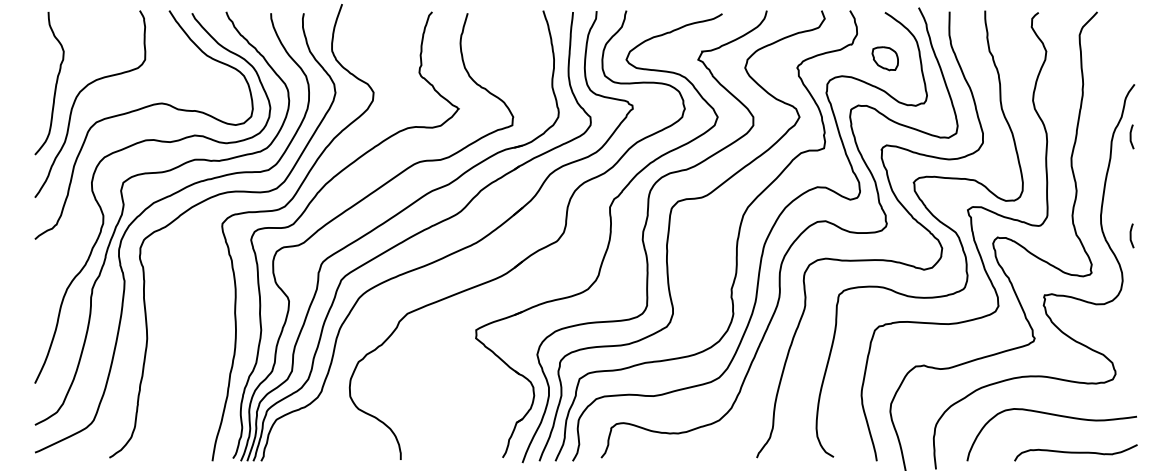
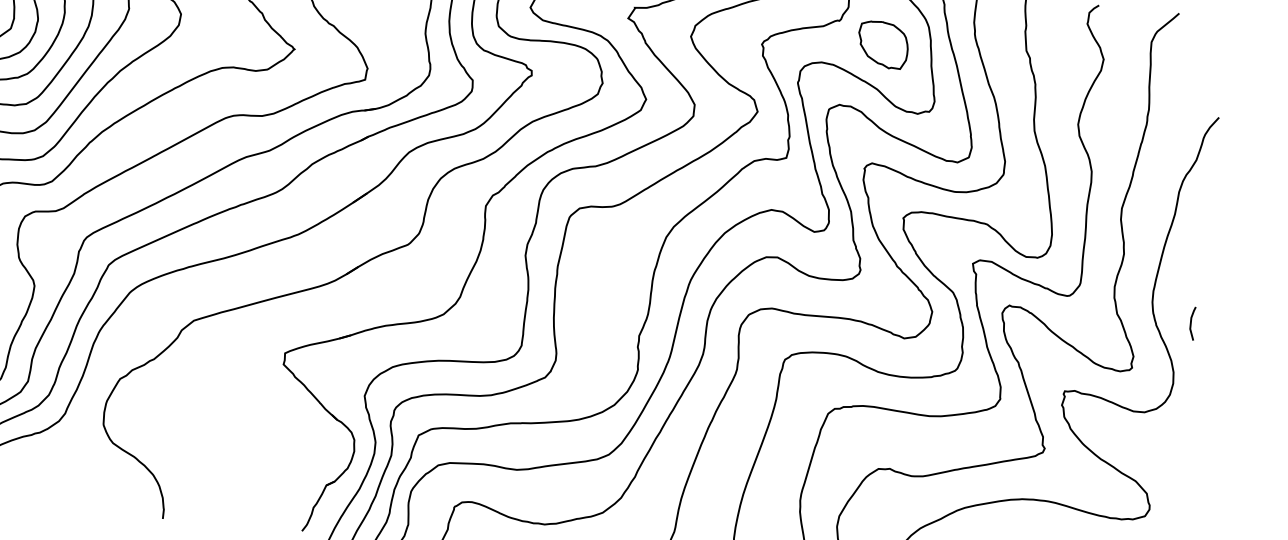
part: (885, 58) -> (883, 44), size x1.43
line: (1131, 136) -> (1206, 188), removed

